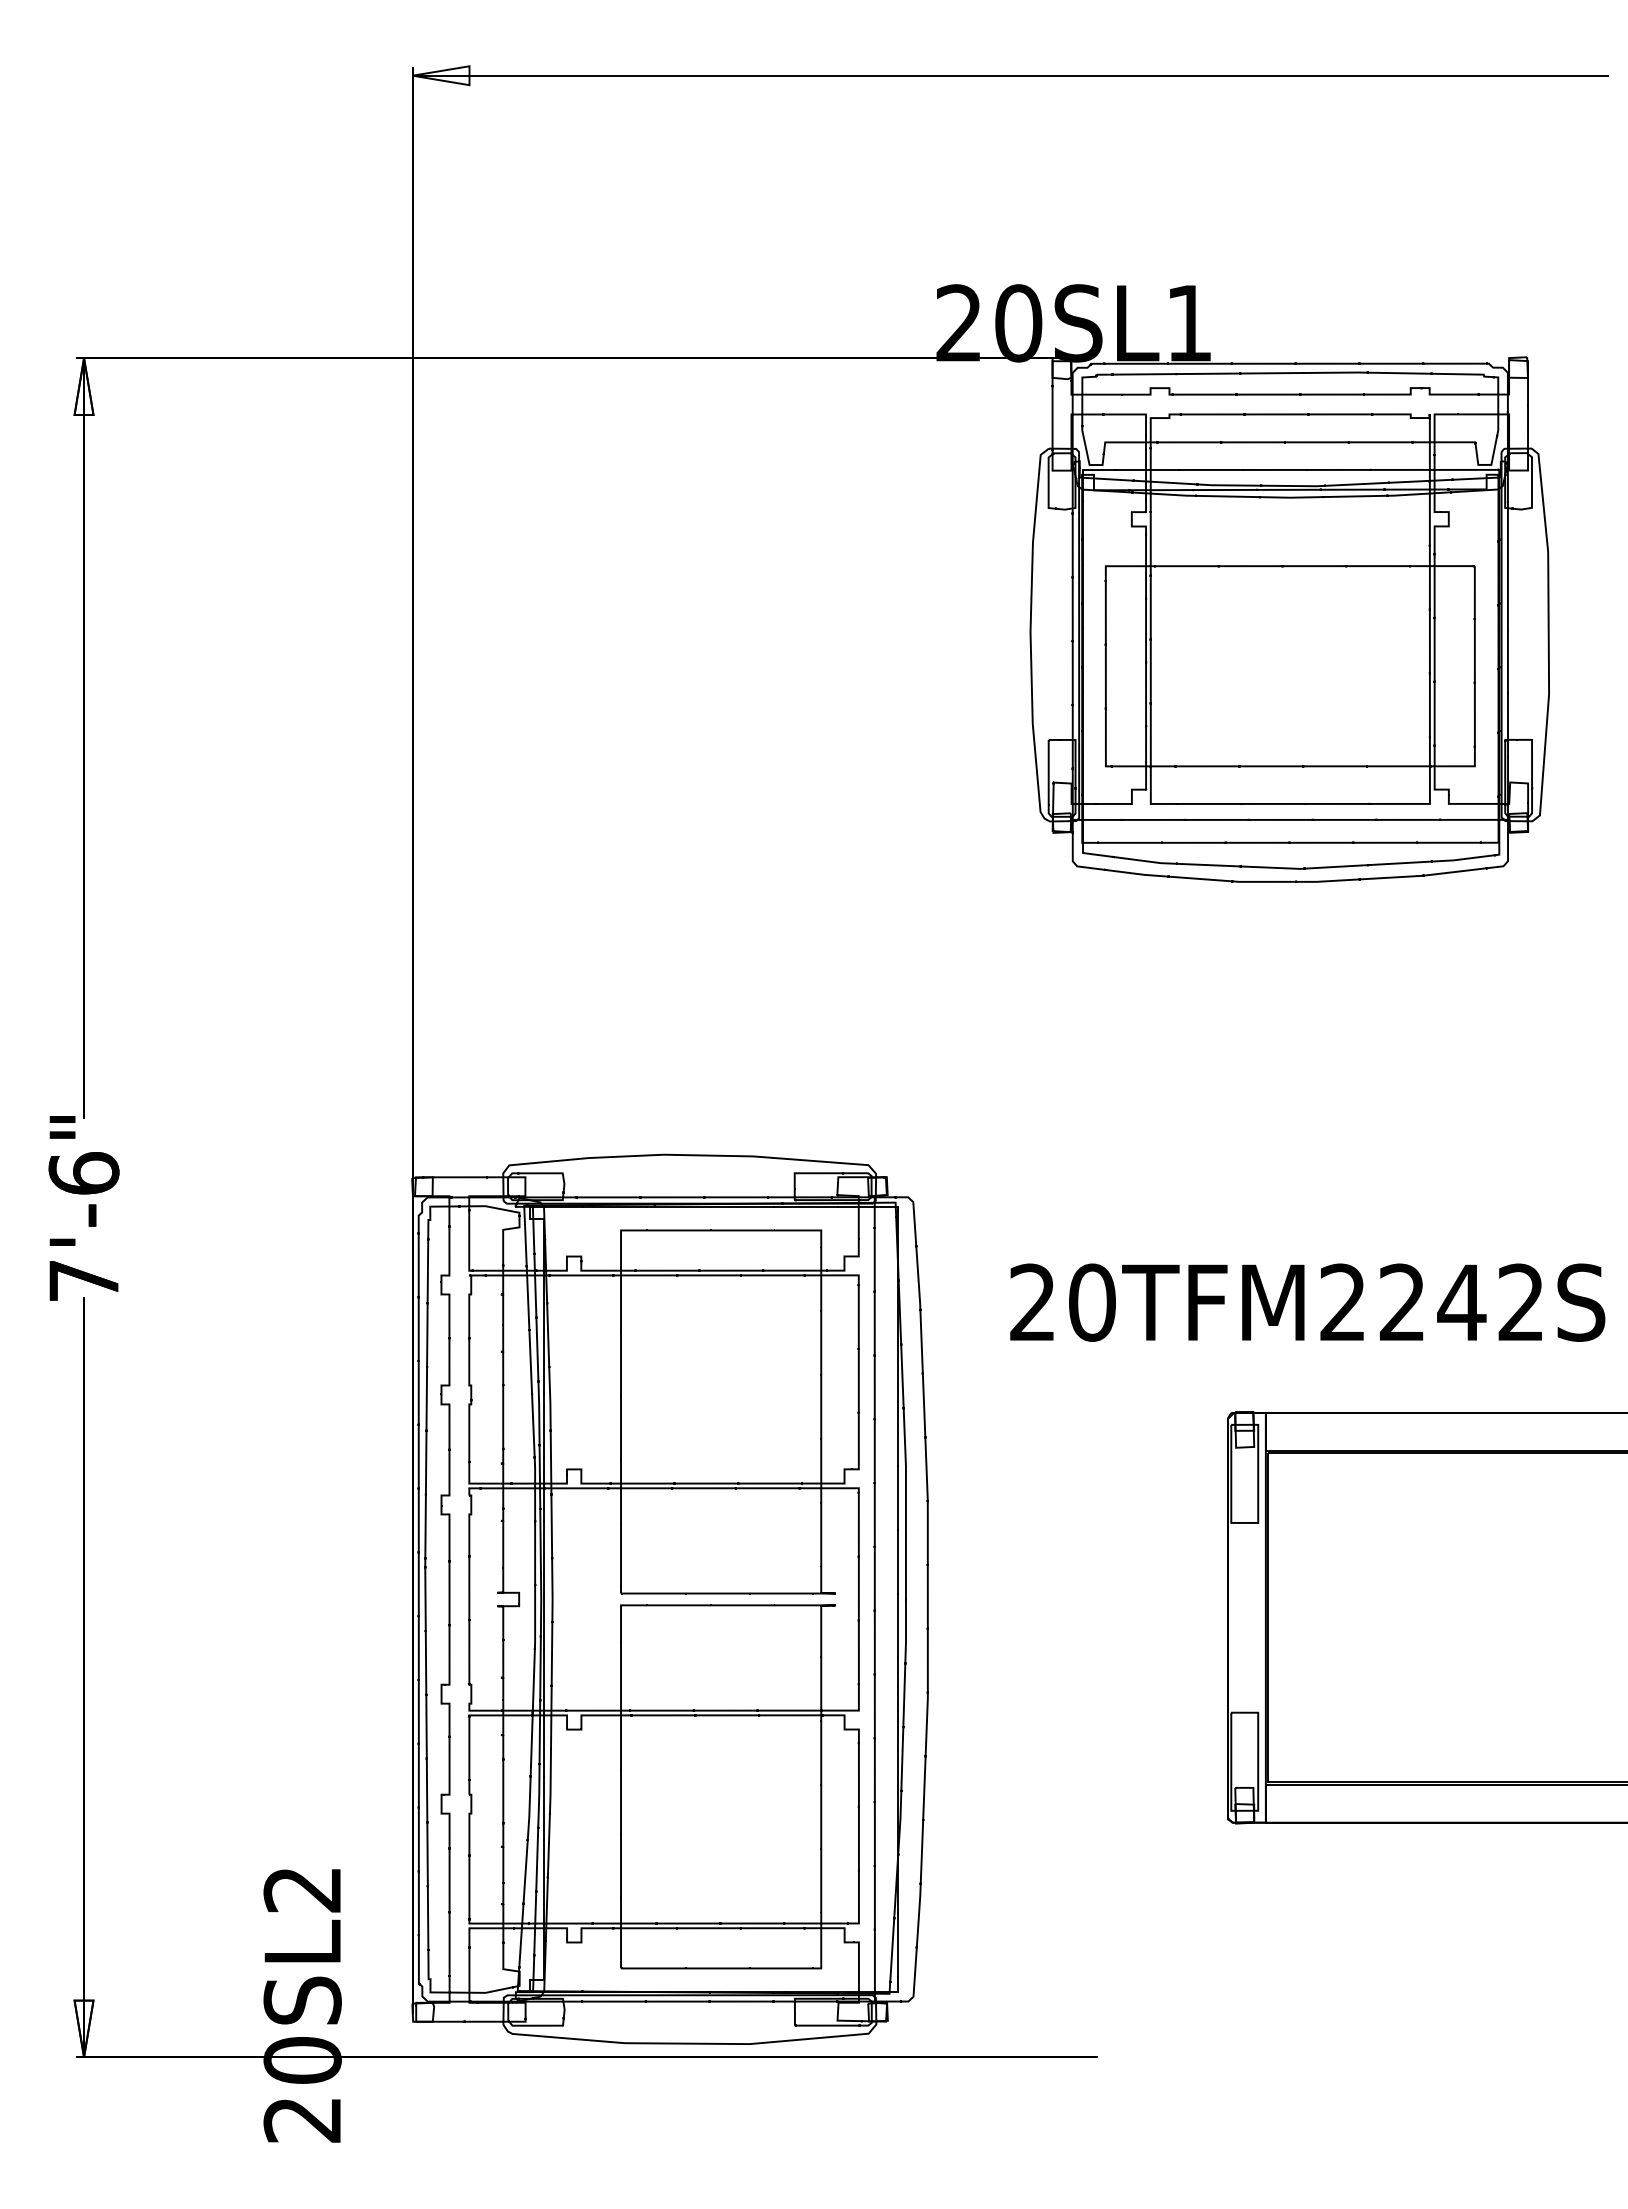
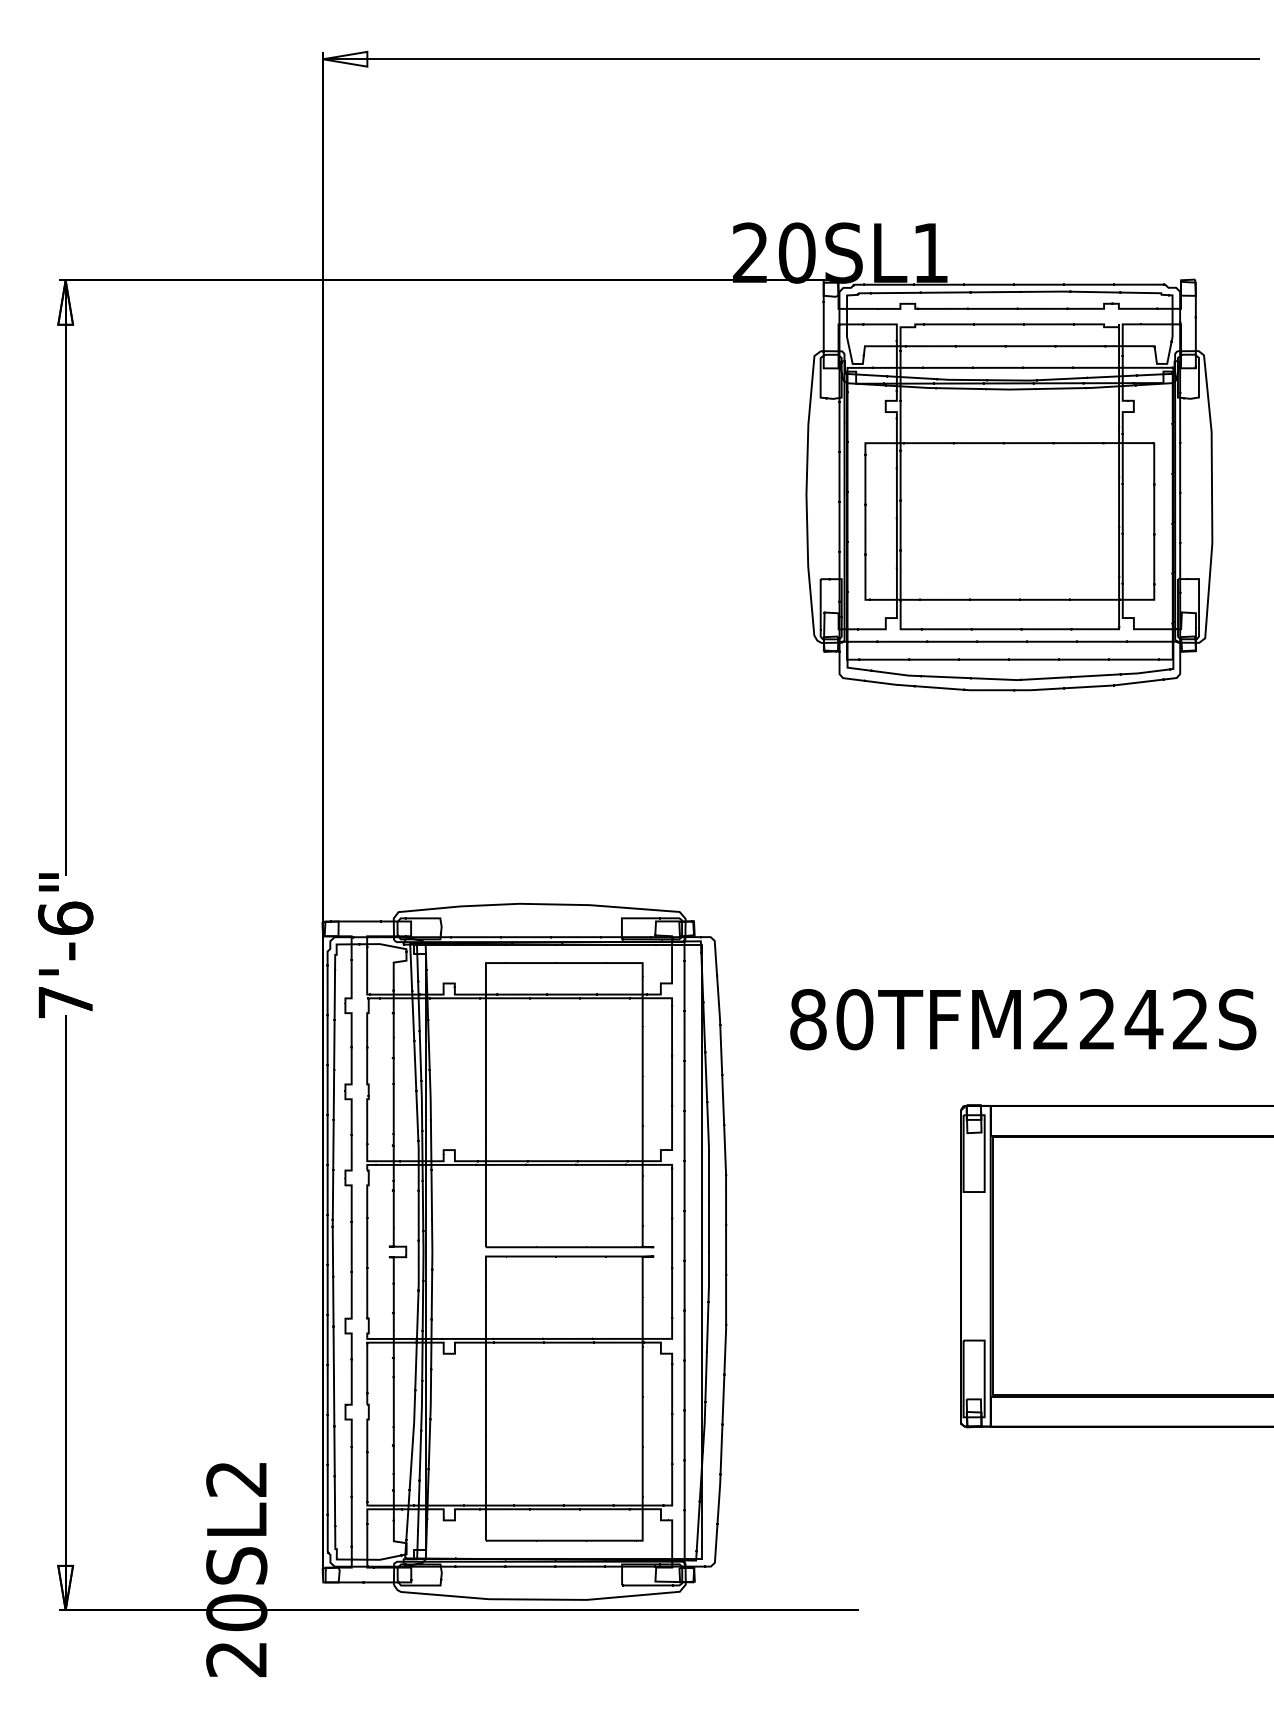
text: (1032, 1302) -> (808, 1019), 20TFM2242S -> 80TFM2242S

